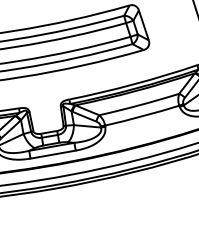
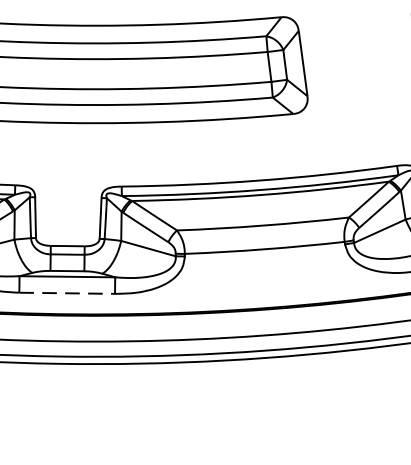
line: (53, 154) -> (67, 293), solid -> dashed

